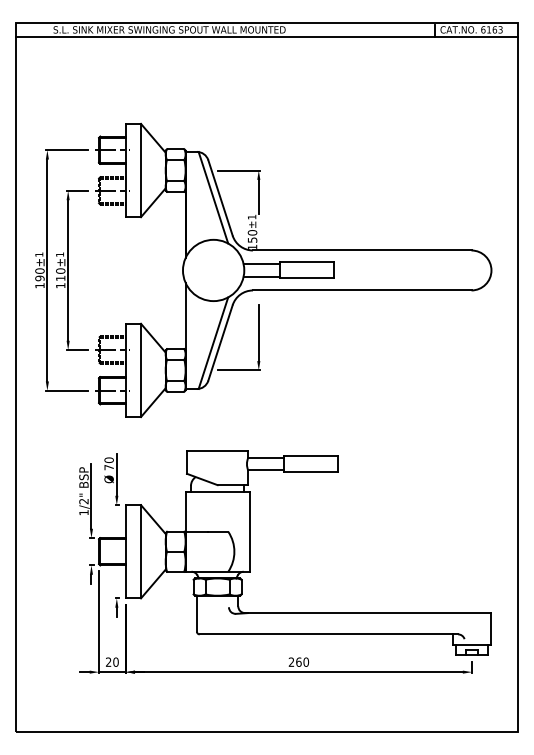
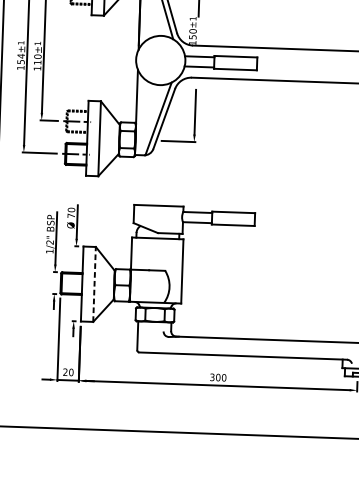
text: (39, 274) -> (20, 58), 190± -> 154±
line: (141, 551) -> (94, 284), solid -> dashed
text: (294, 661) -> (214, 376), 260 -> 300

